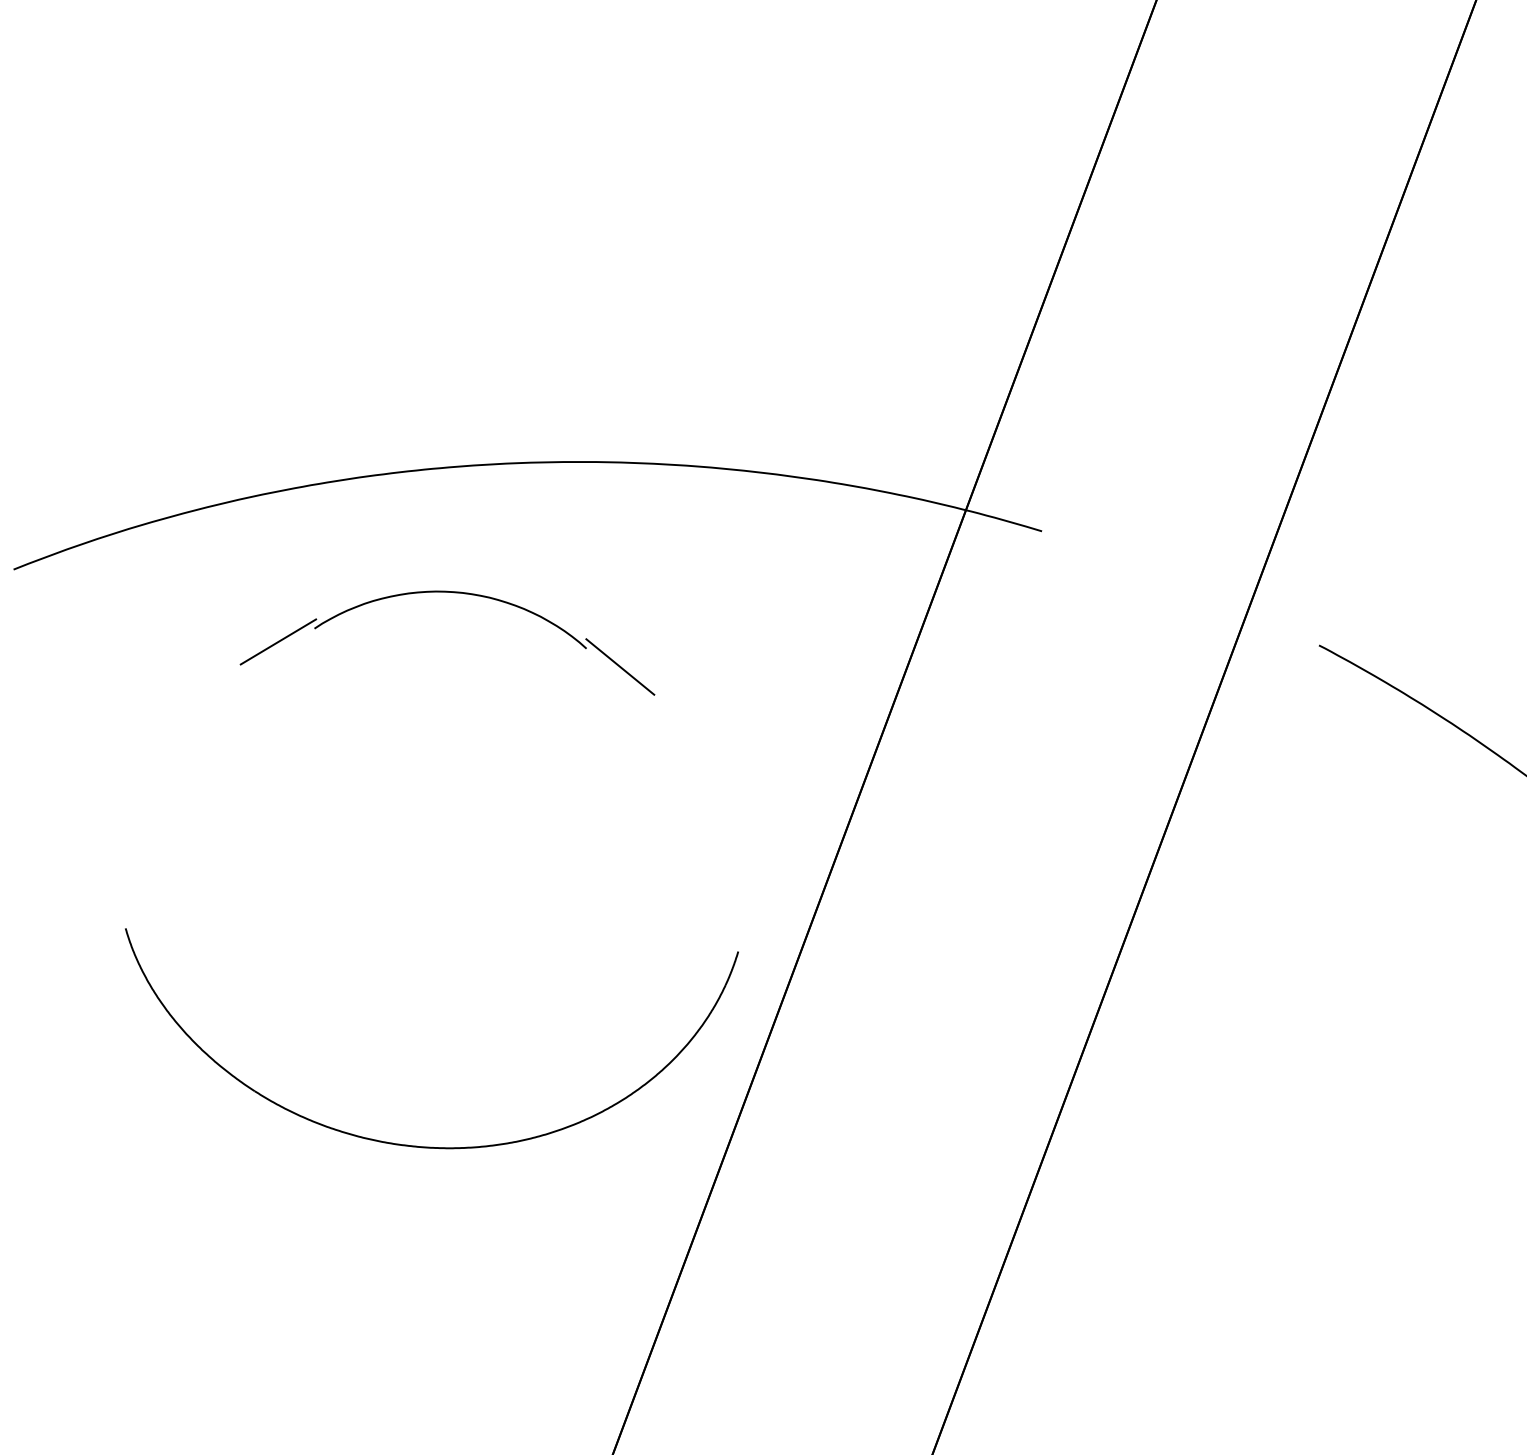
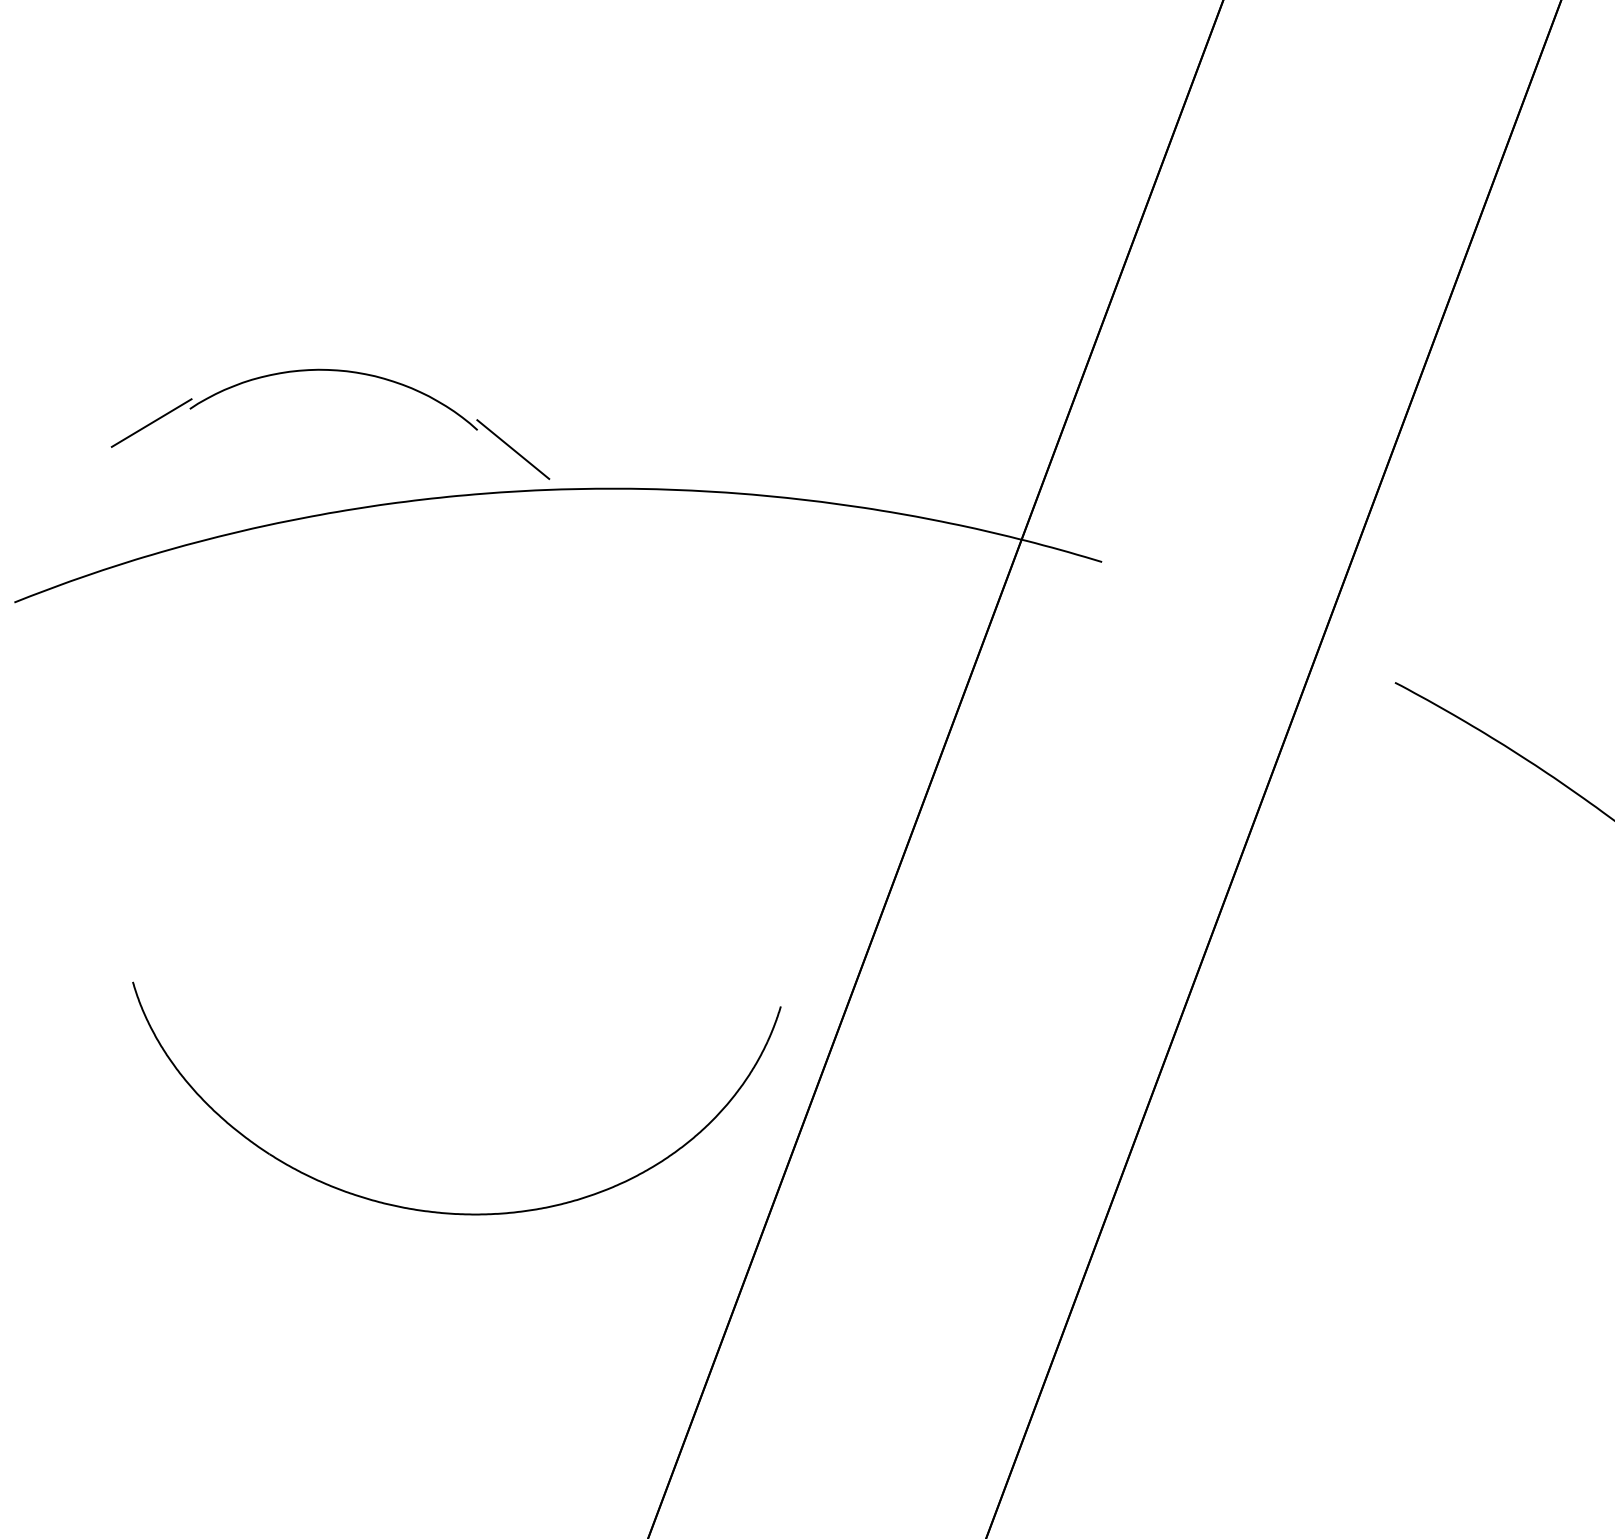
part: (454, 593) -> (337, 371), moved

